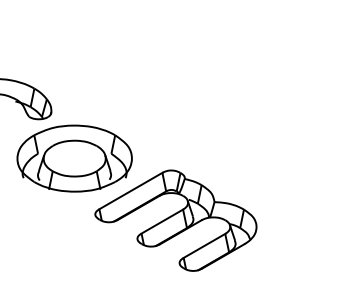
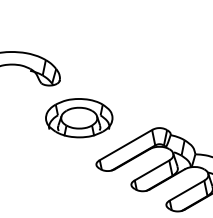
part: (74, 158) -> (79, 118), size x0.7

